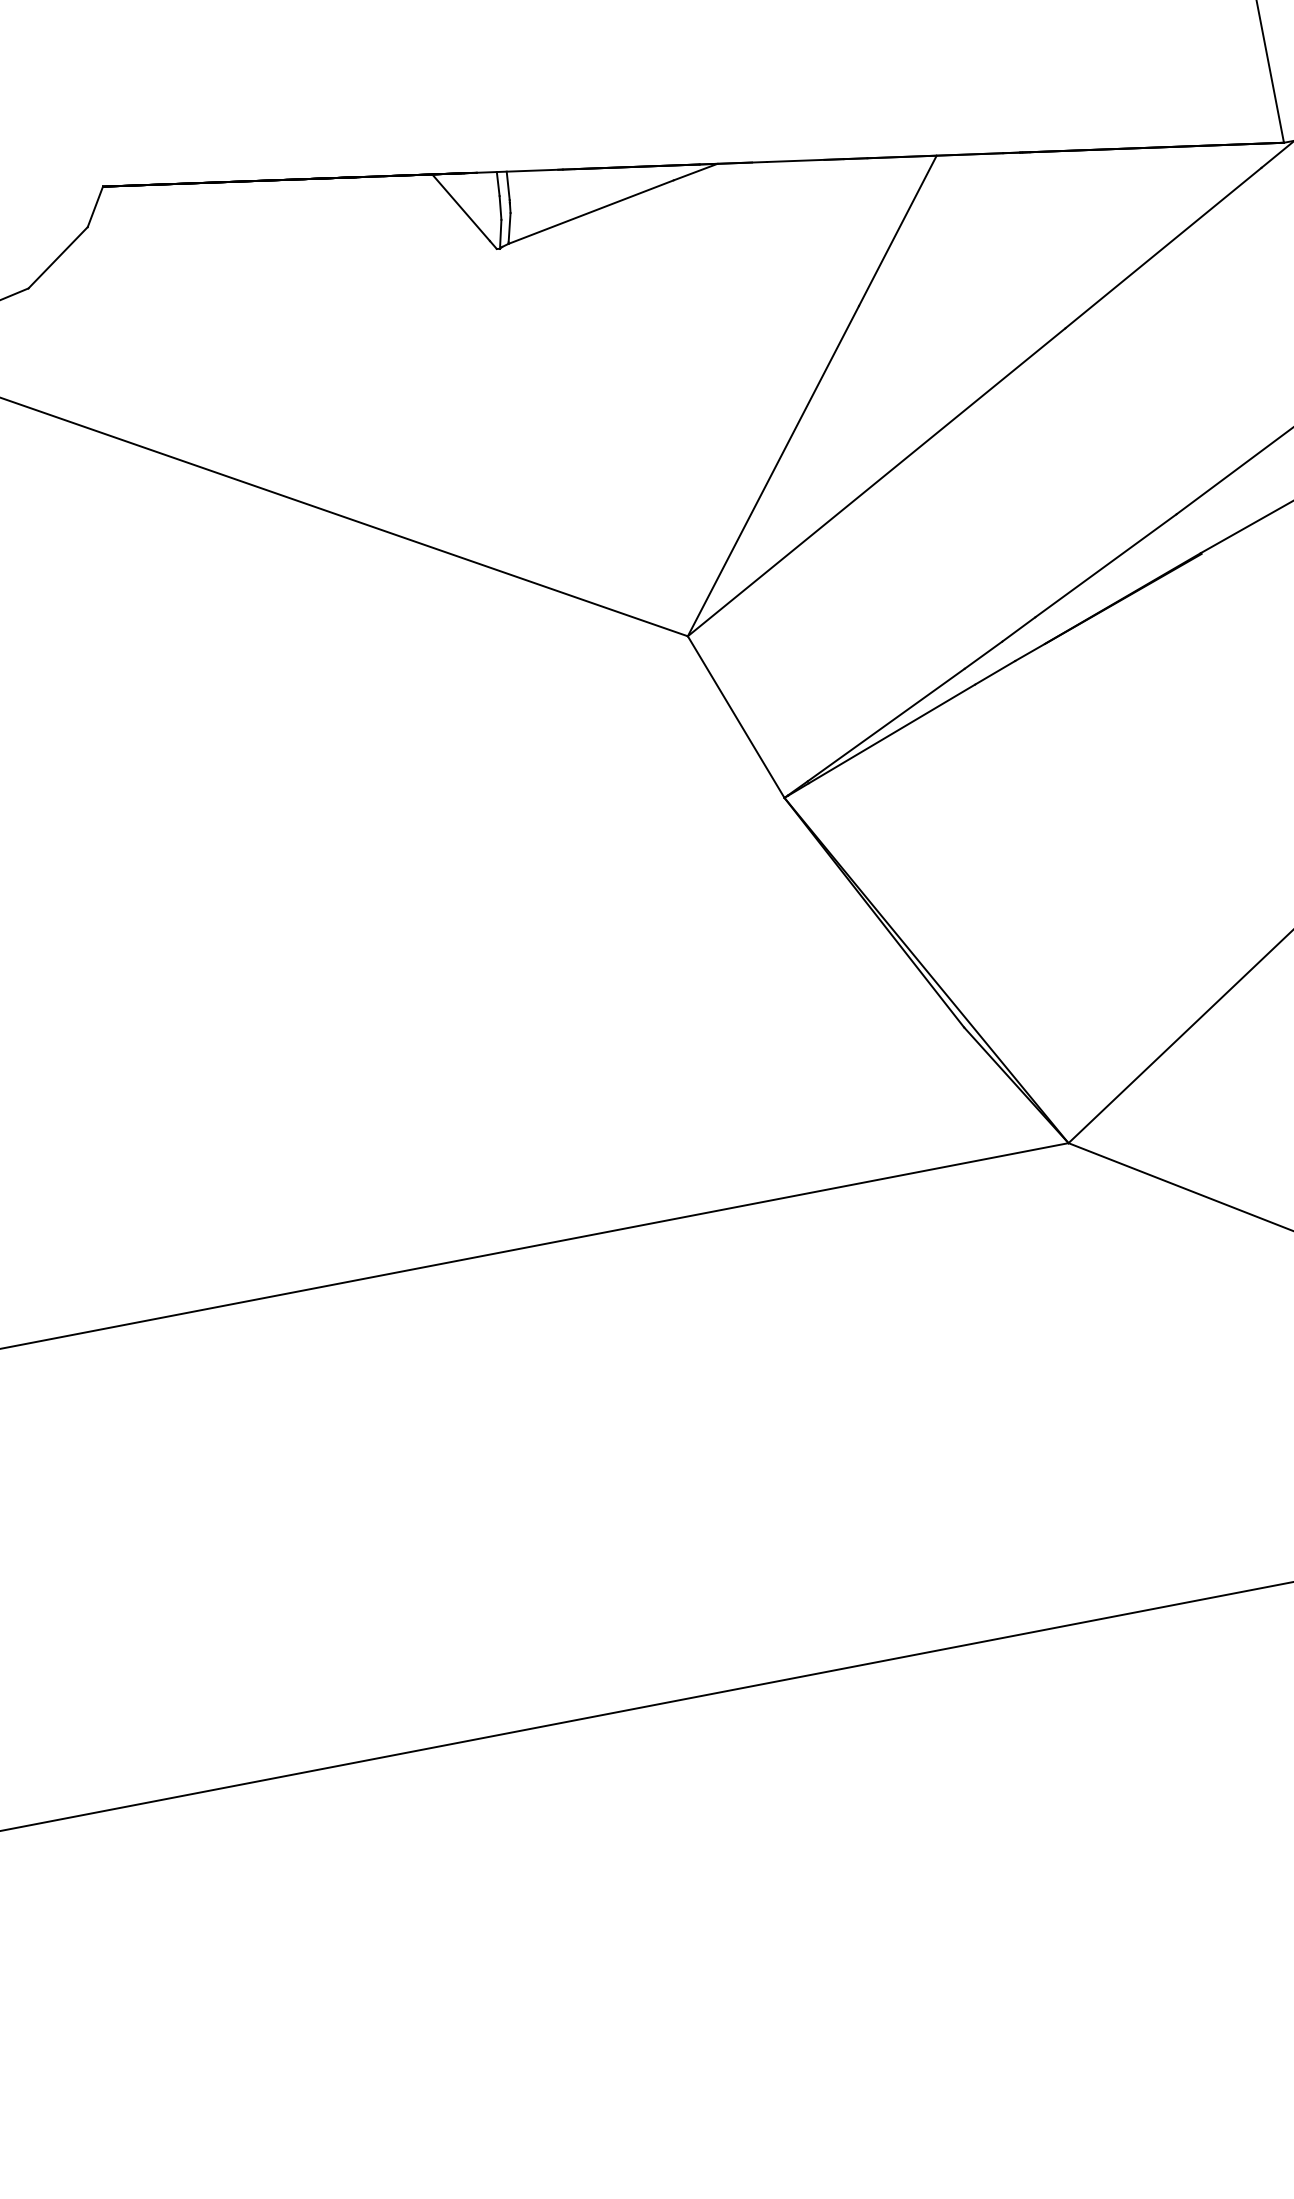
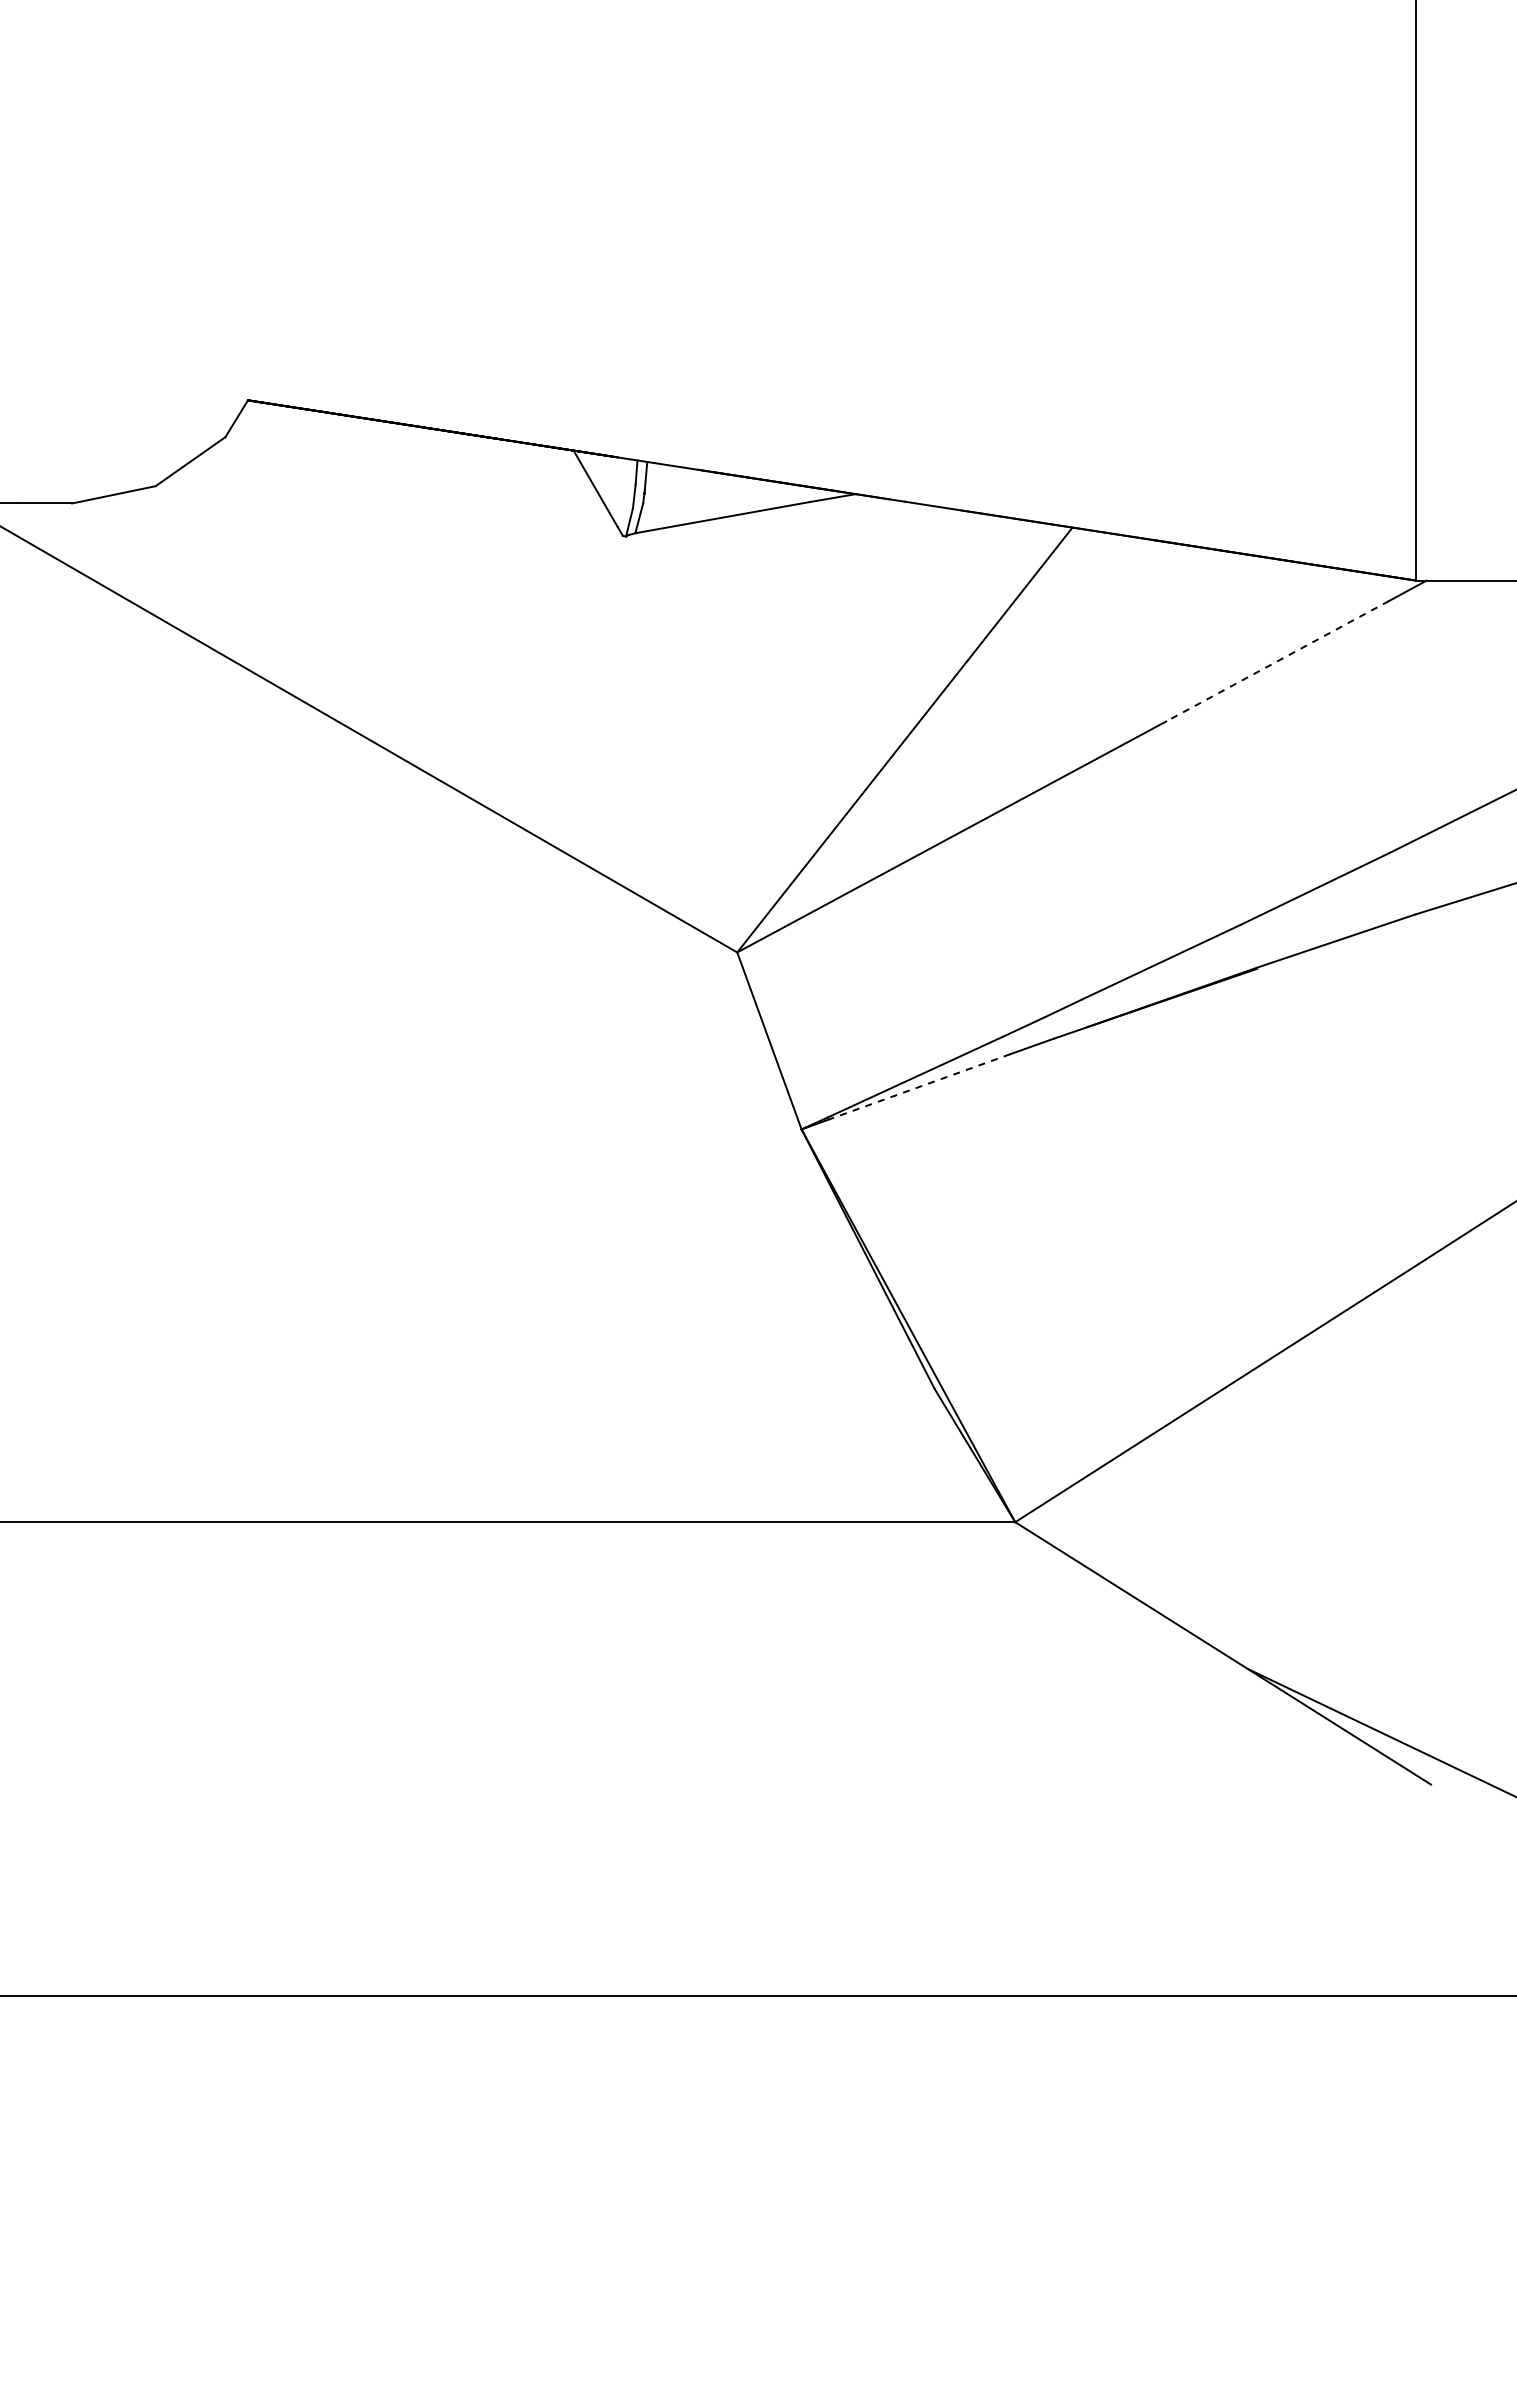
line: (1163, 248) -> (1277, 661), solid -> dashed
line: (892, 733) -> (919, 1086), solid -> dashed

